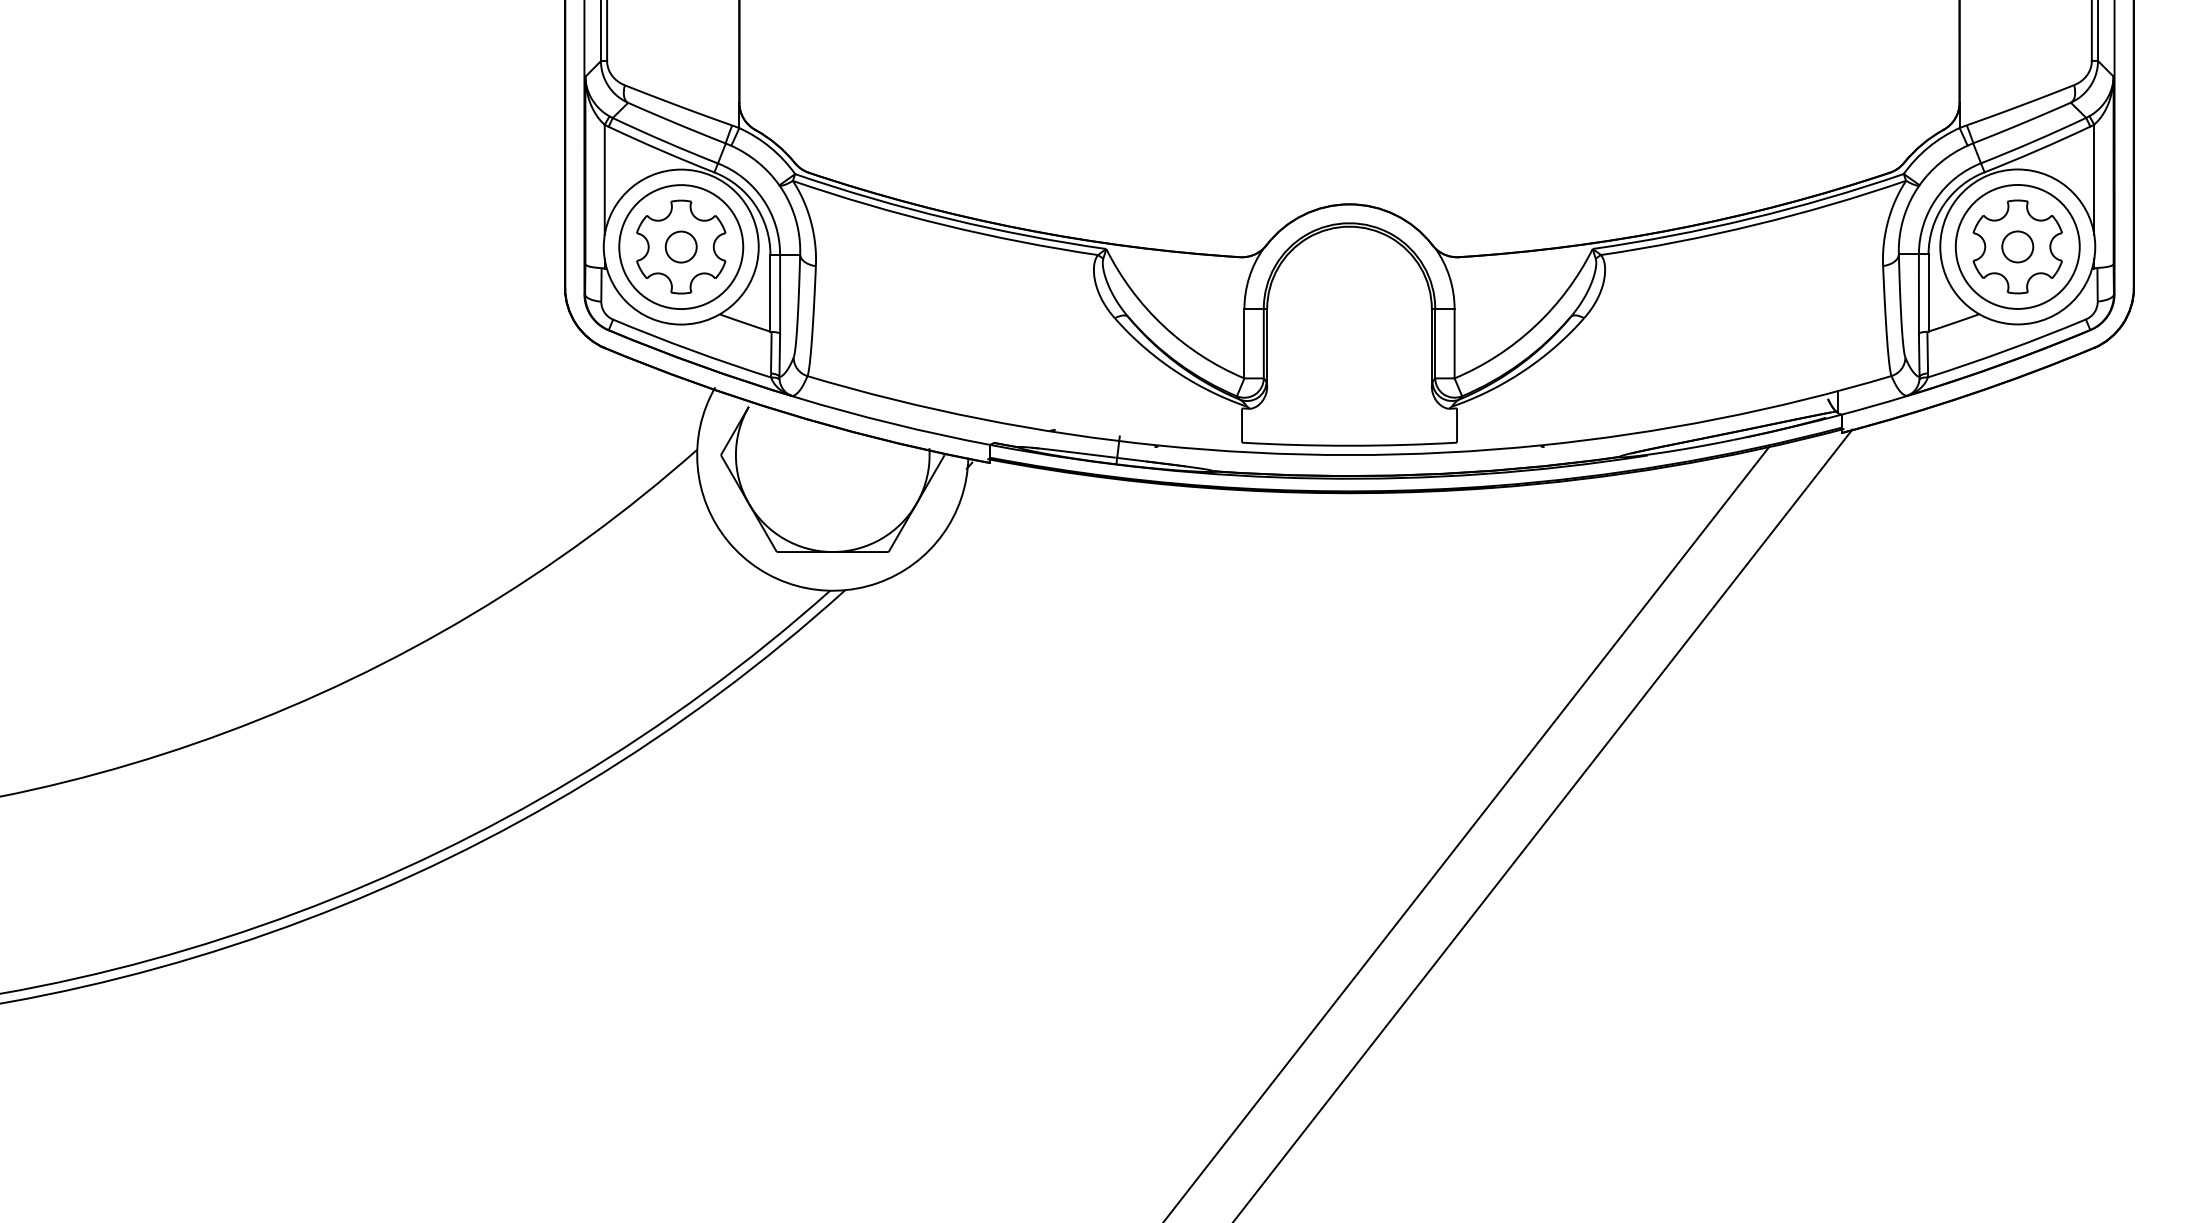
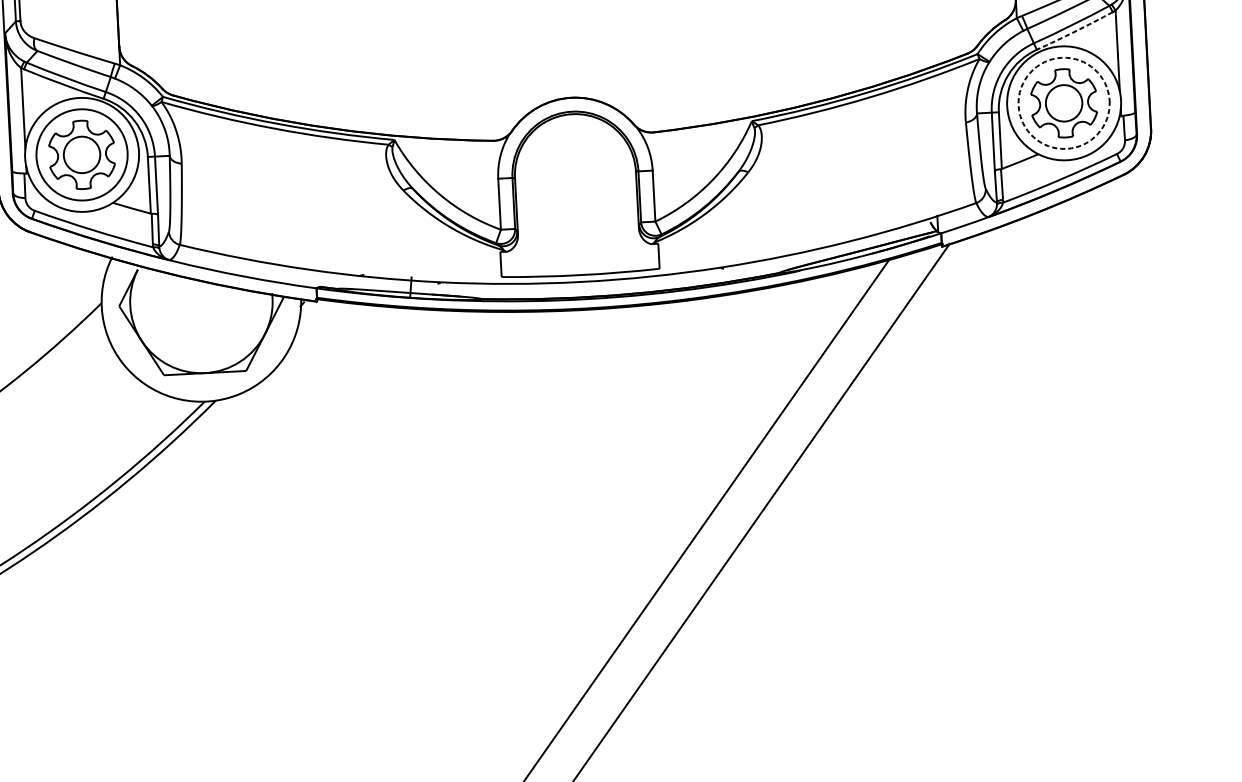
arc: (2037, 150) -> (1074, 31), solid -> dashed
circle: (680, 246) -> (81, 154), size x1.6
circle: (2017, 246) -> (1063, 103), size x1.6
circle: (2017, 246) -> (1063, 103), solid -> dashed

